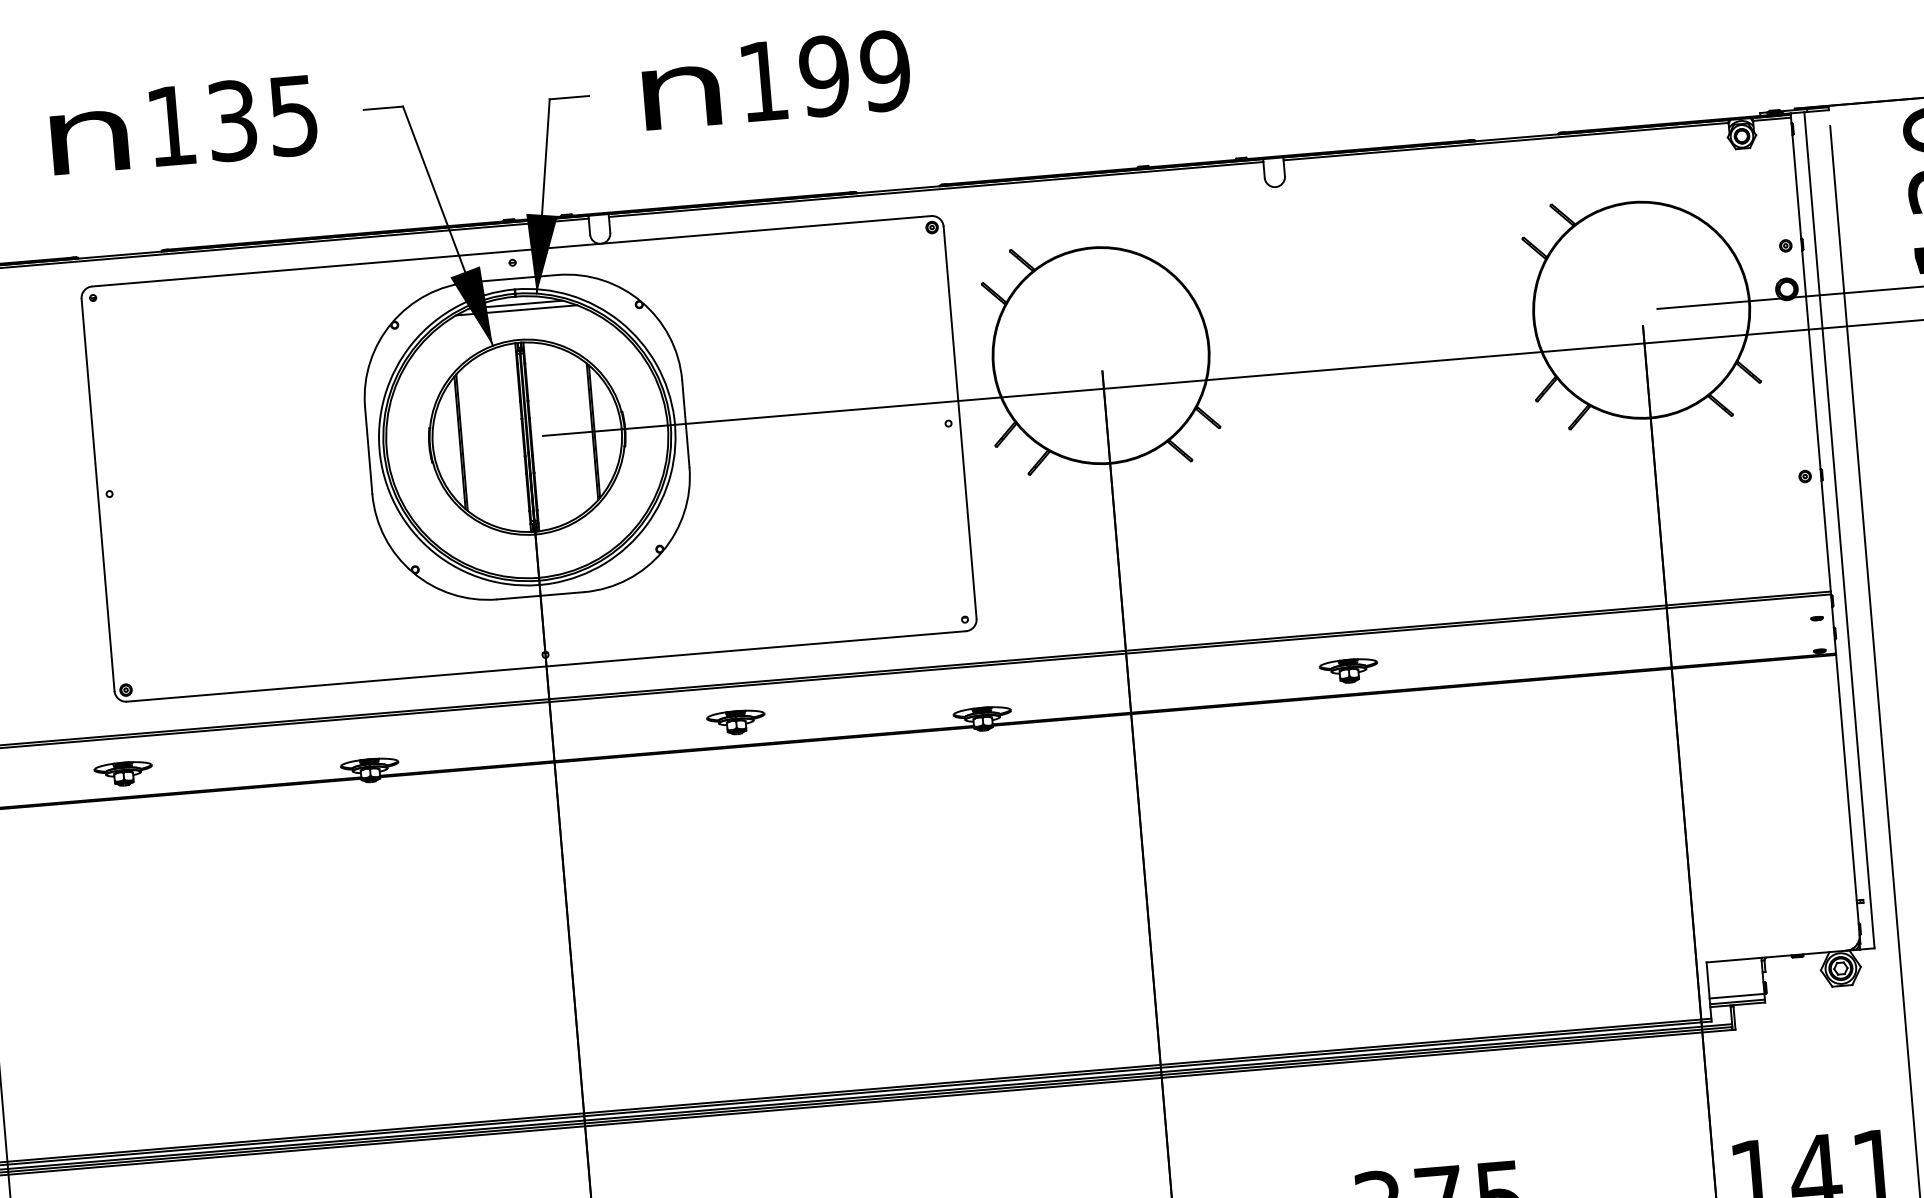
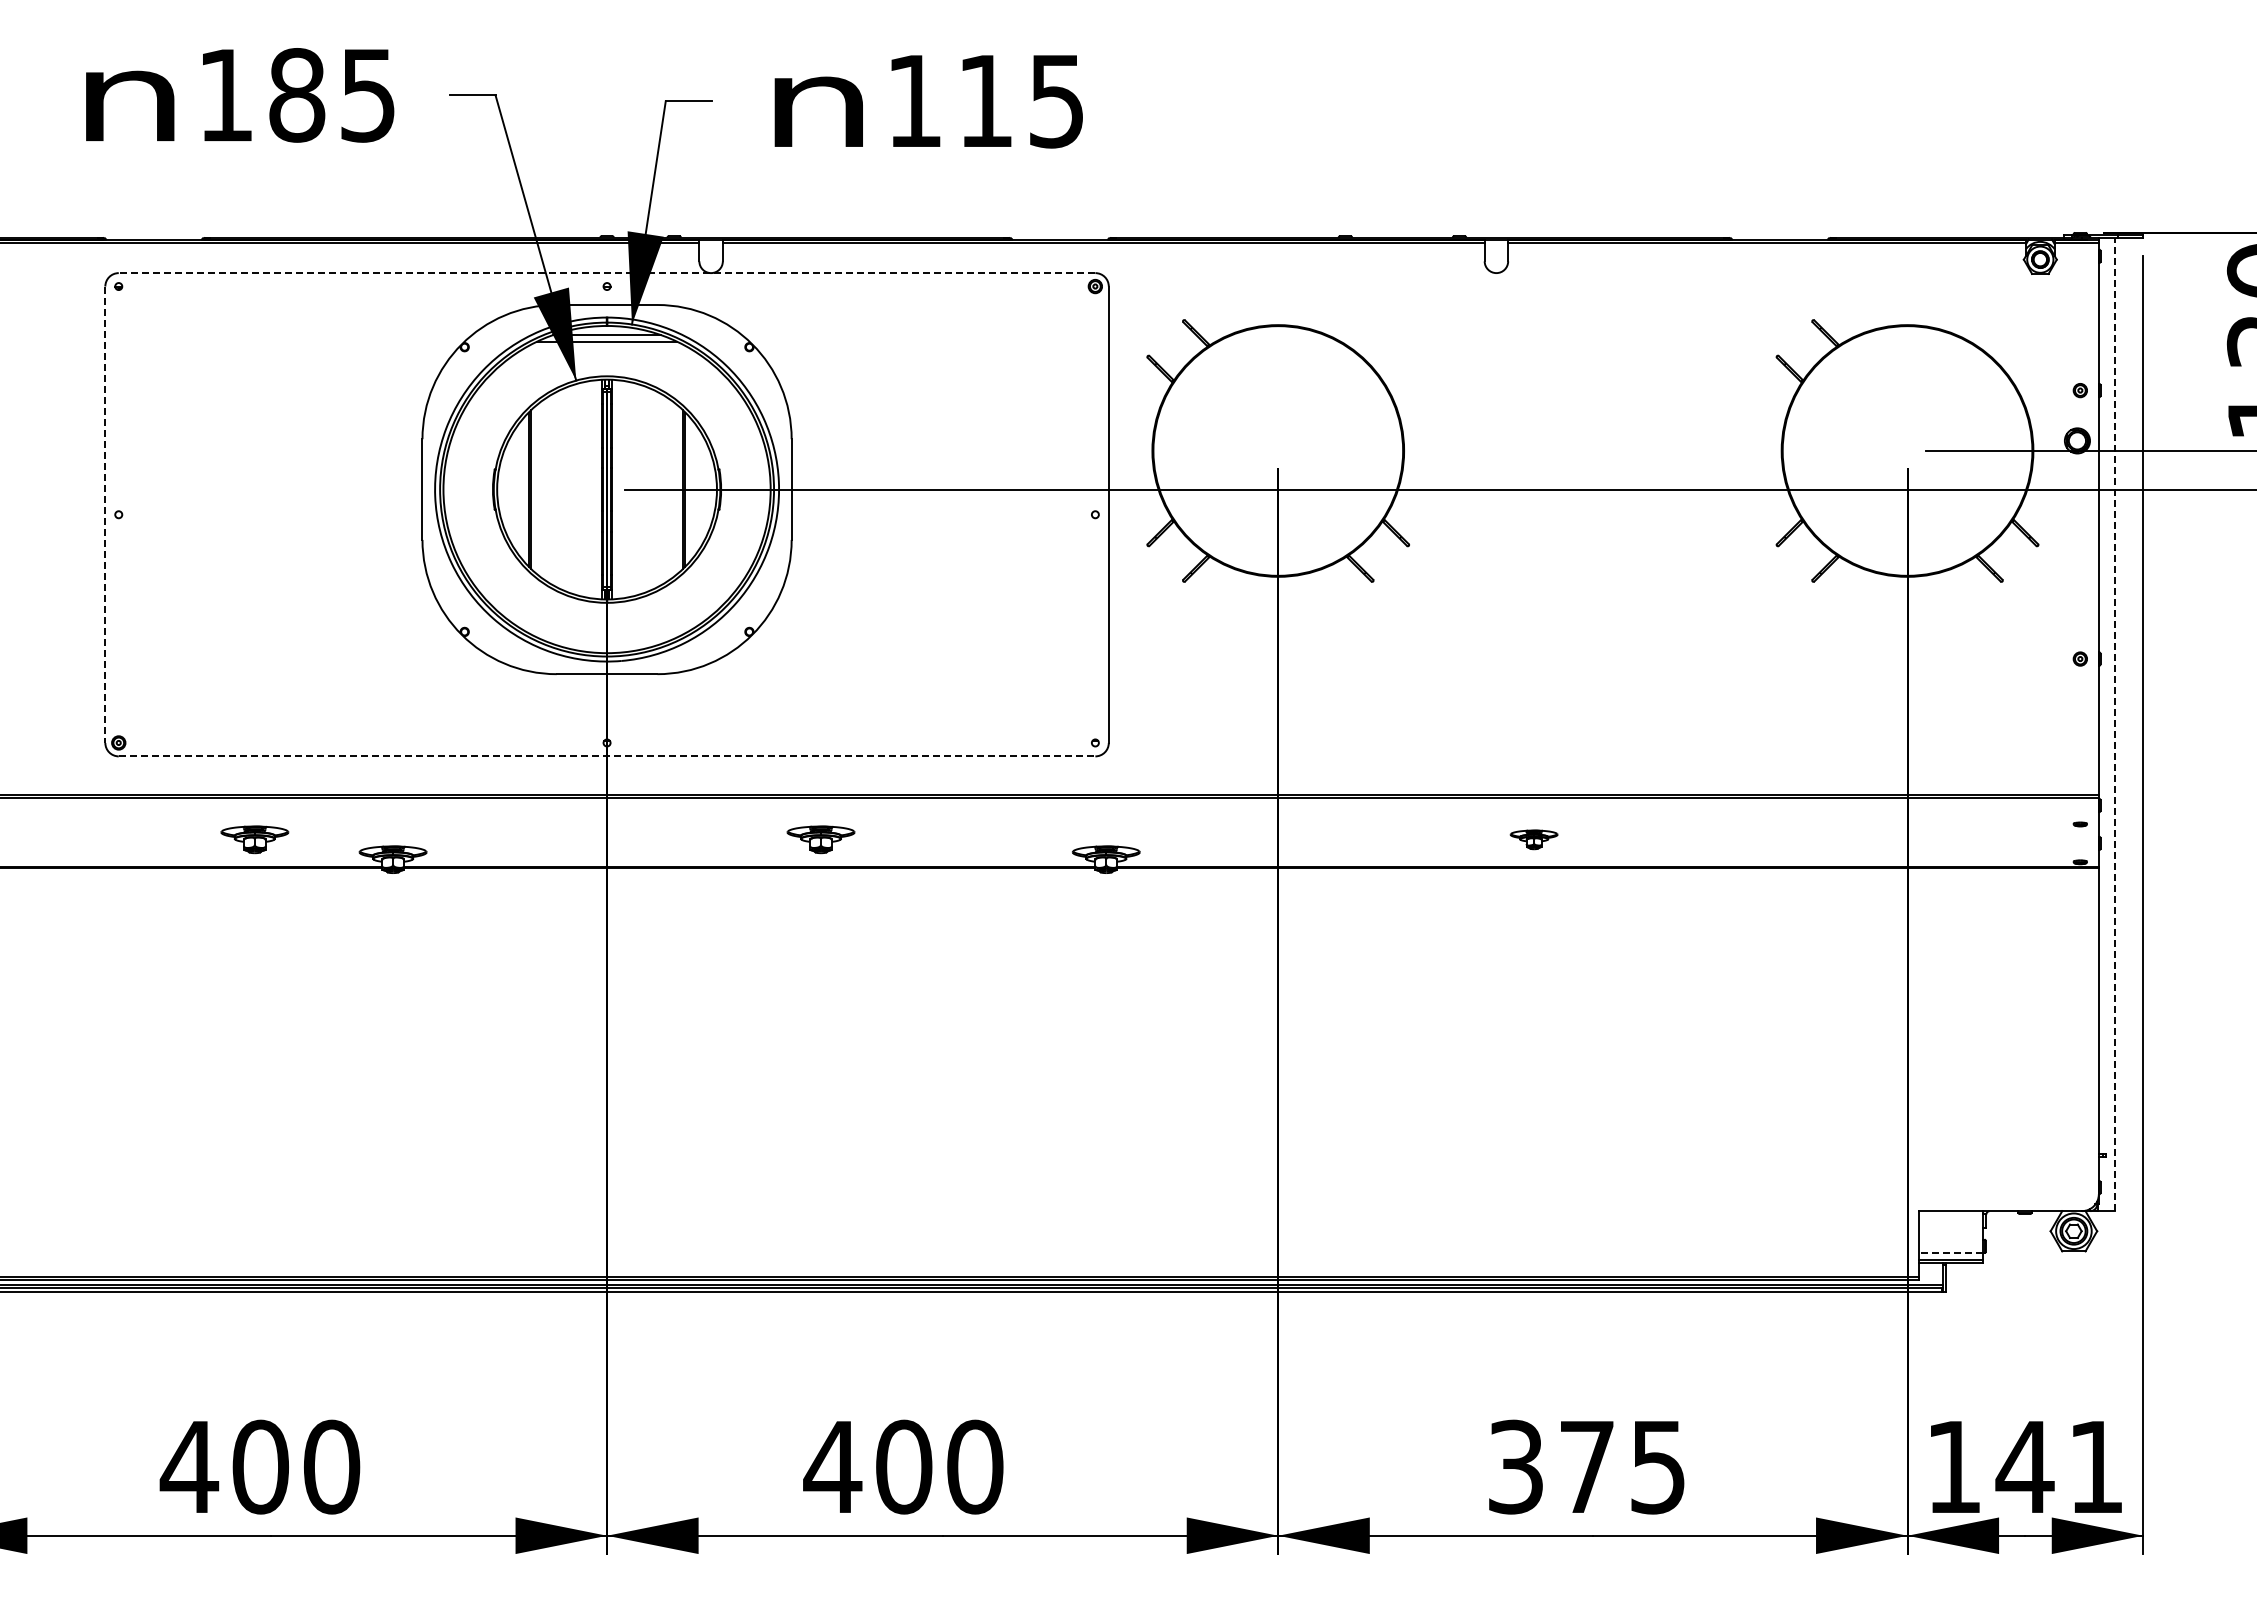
text: (854, 73) -> (1020, 100), 199 -> 115
text: (232, 121) -> (297, 95), 135 -> 185
line: (511, 251) -> (606, 273), solid -> dashed
line: (98, 495) -> (105, 515), solid -> dashed
line: (1839, 530) -> (2114, 724), solid -> dashed
line: (546, 666) -> (607, 756), solid -> dashed
part: (1348, 671) -> (1533, 839), size x0.7
part: (123, 773) -> (254, 839), moved
line: (1737, 996) -> (1951, 1253), solid -> dashed

